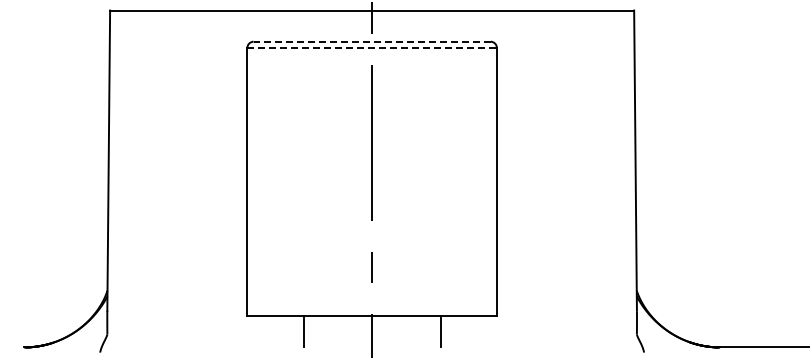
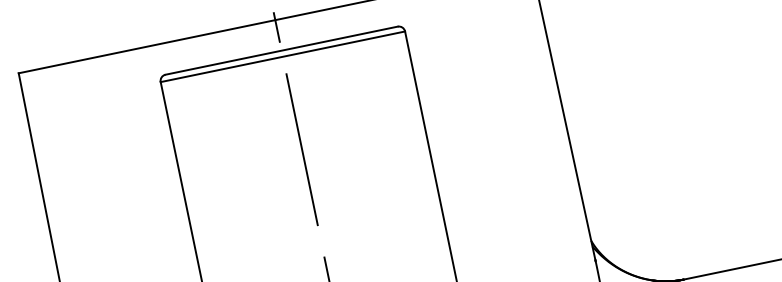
line: (372, 41) -> (281, 50), dashed -> solid
line: (372, 47) -> (283, 56), dashed -> solid

